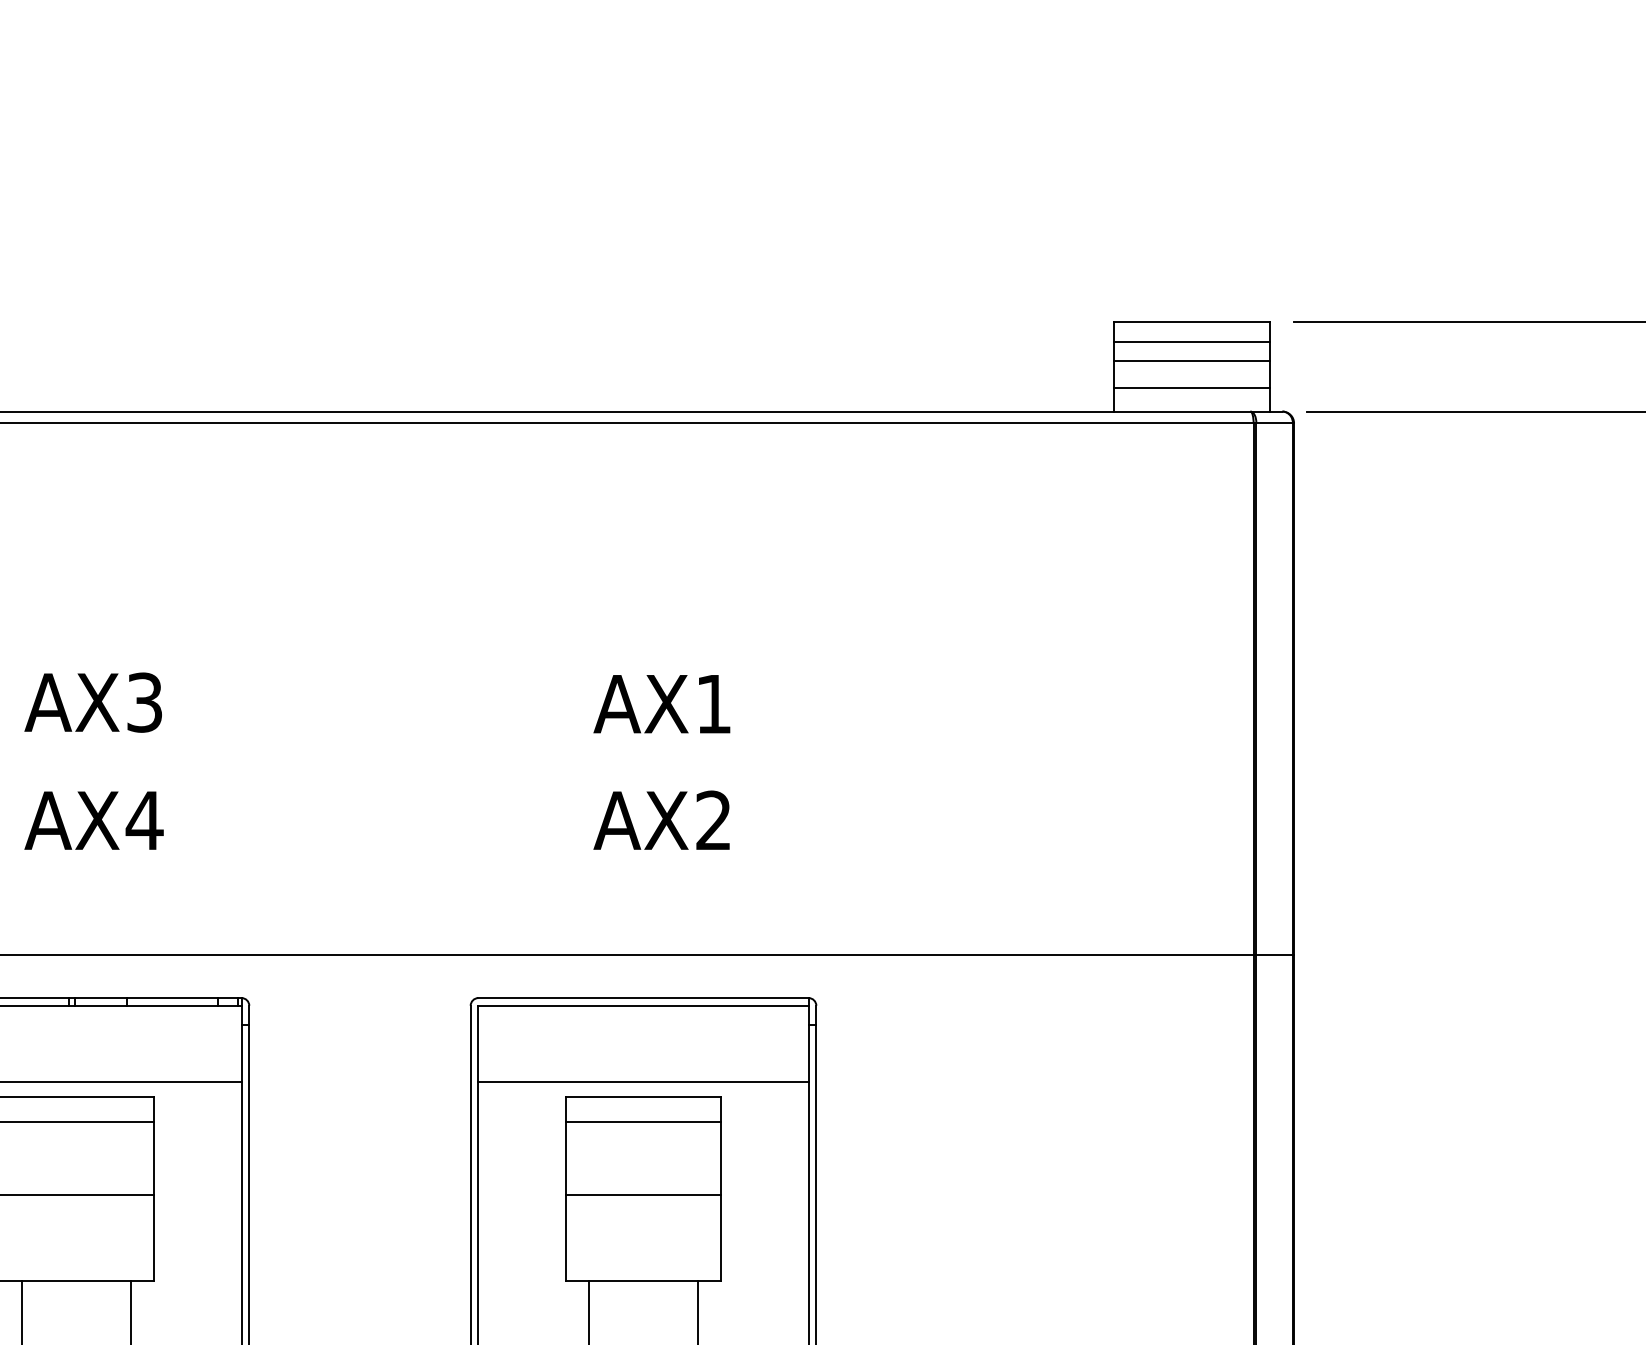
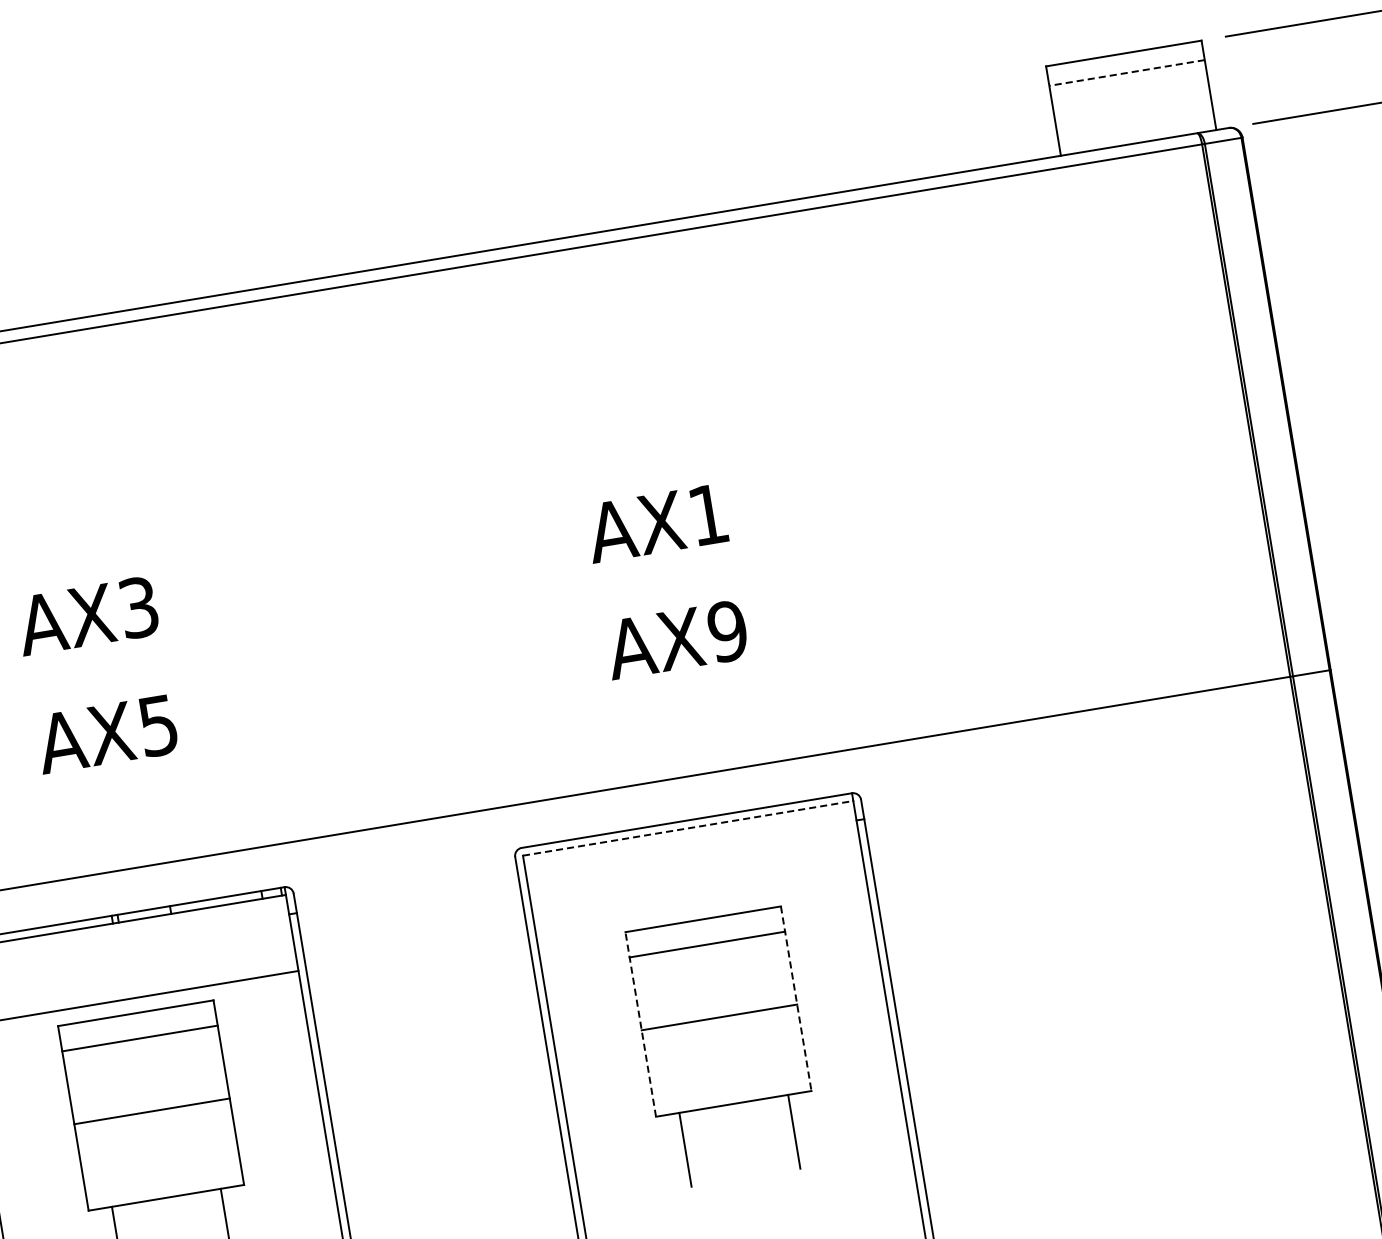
line: (1192, 341) -> (1127, 72), solid -> dashed
line: (1191, 361) -> (1129, 92), removed
line: (1191, 388) -> (1134, 119), removed
text: (144, 820) -> (158, 725), AX4 -> AX5
text: (713, 820) -> (727, 631), AX2 -> AX9
line: (644, 1005) -> (689, 827), solid -> dashed
line: (643, 1081) -> (700, 904), removed
line: (565, 1188) -> (640, 1024), solid -> dashed
line: (721, 1189) -> (796, 999), solid -> dashed

